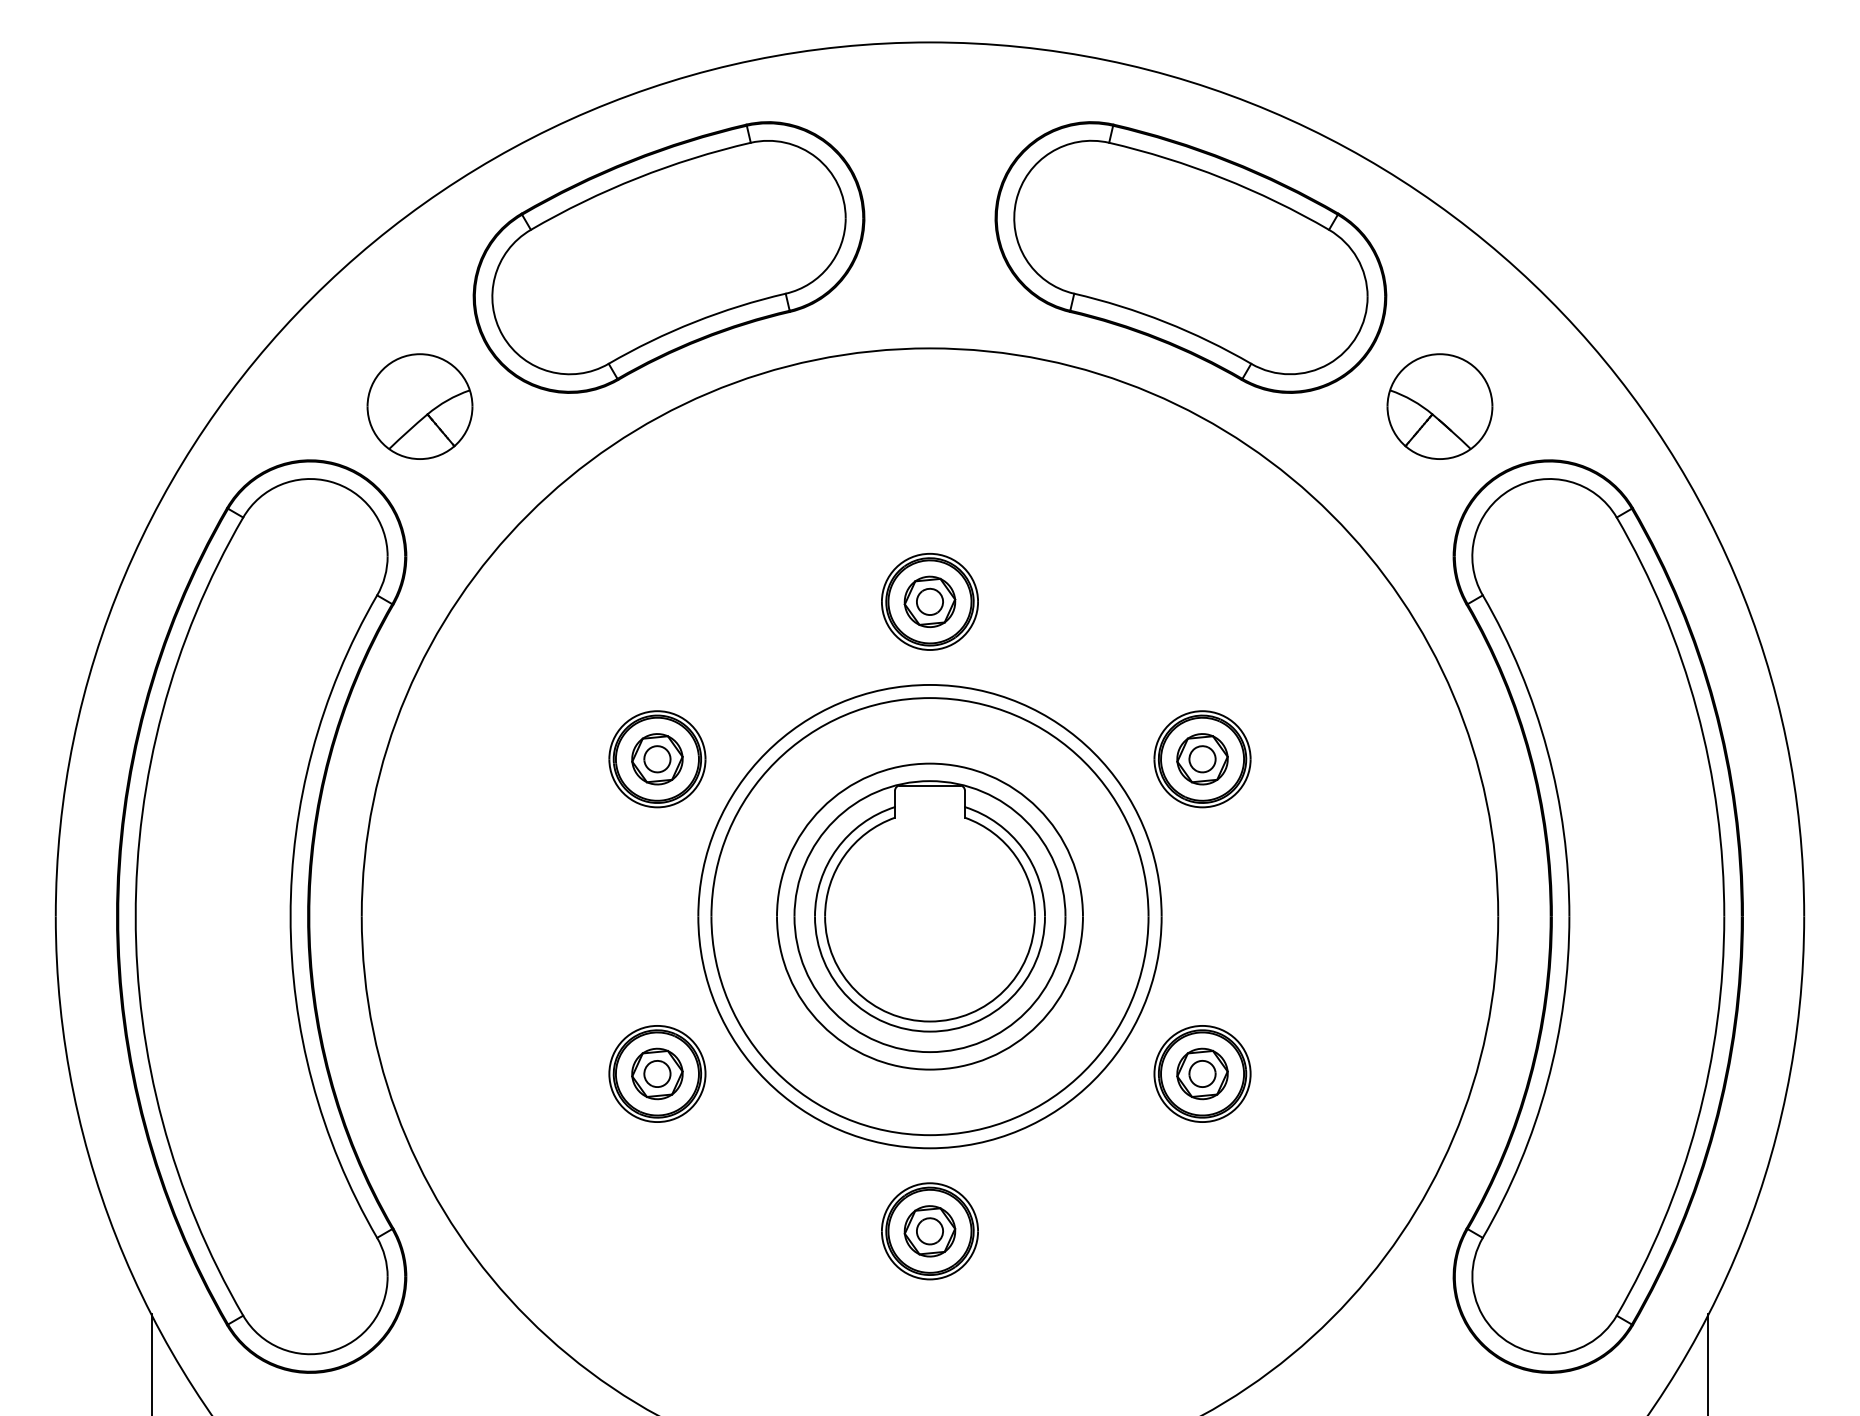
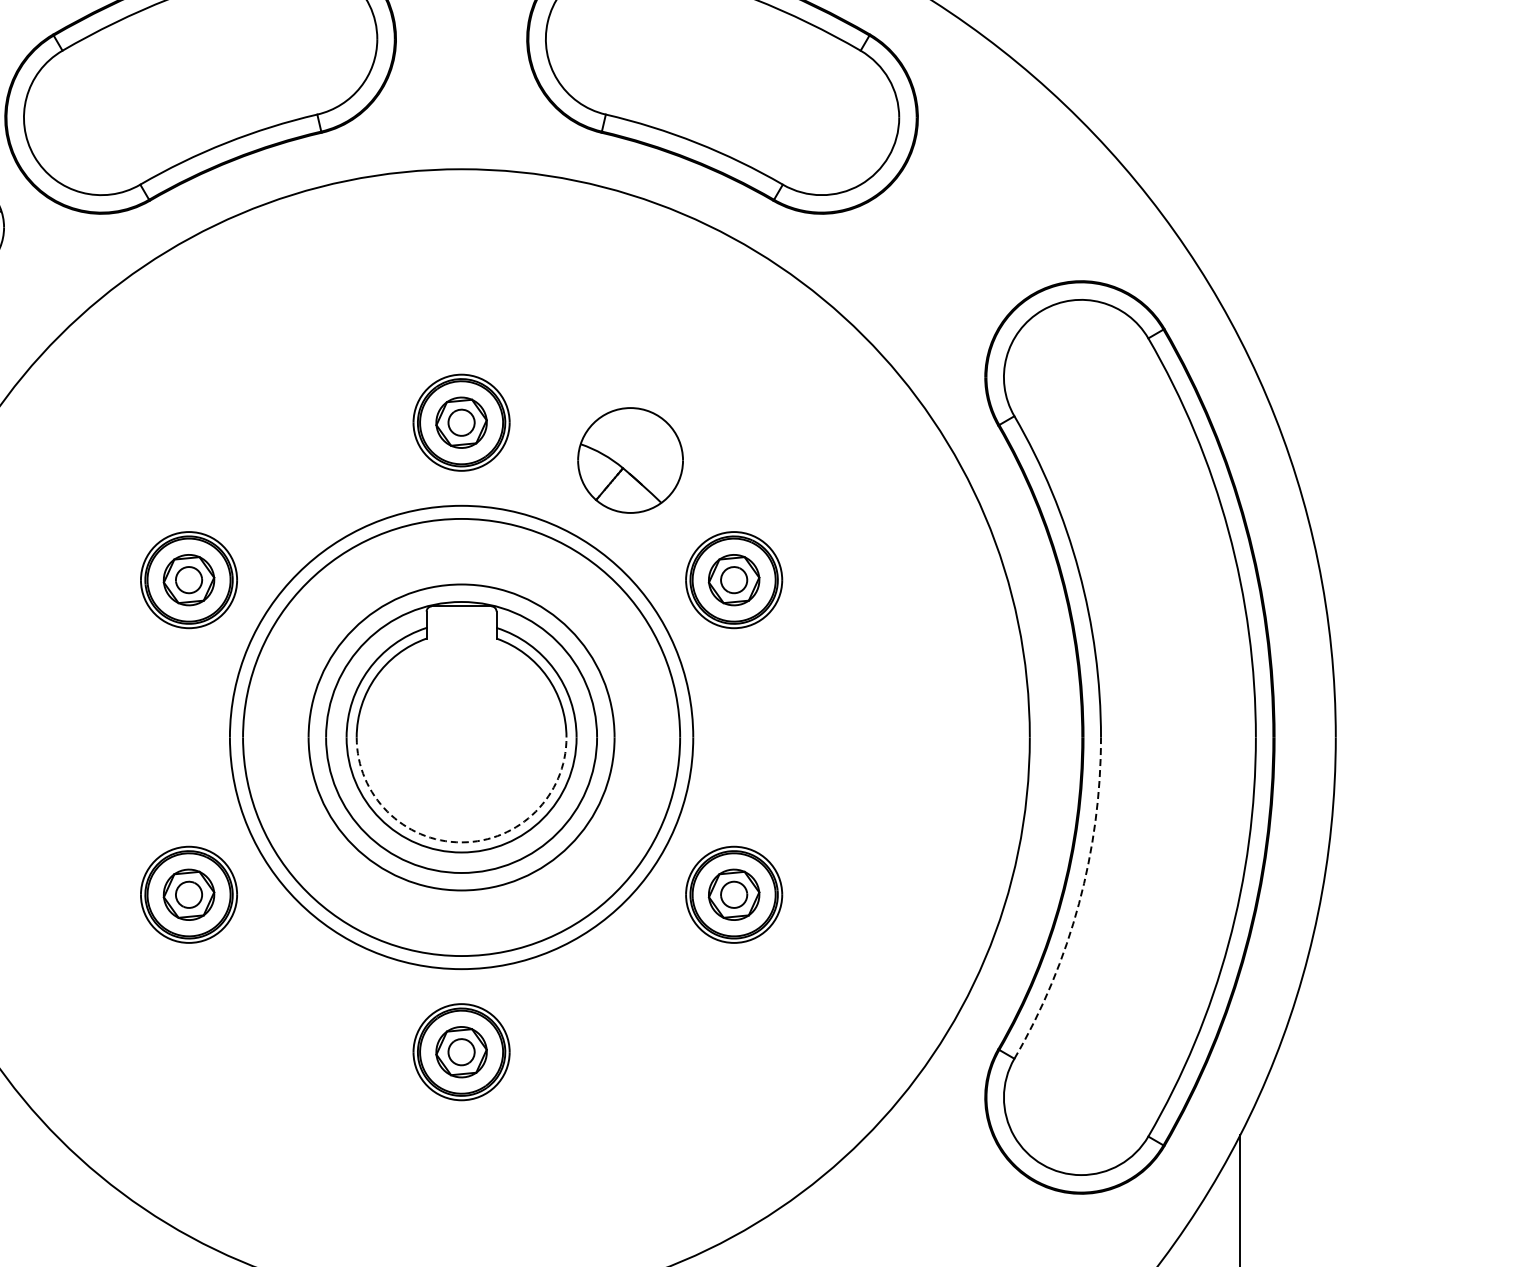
part: (1439, 406) -> (630, 460), moved
arc: (929, 1021) -> (461, 842), solid -> dashed
arc: (1547, 1082) -> (1079, 903), solid -> dashed

